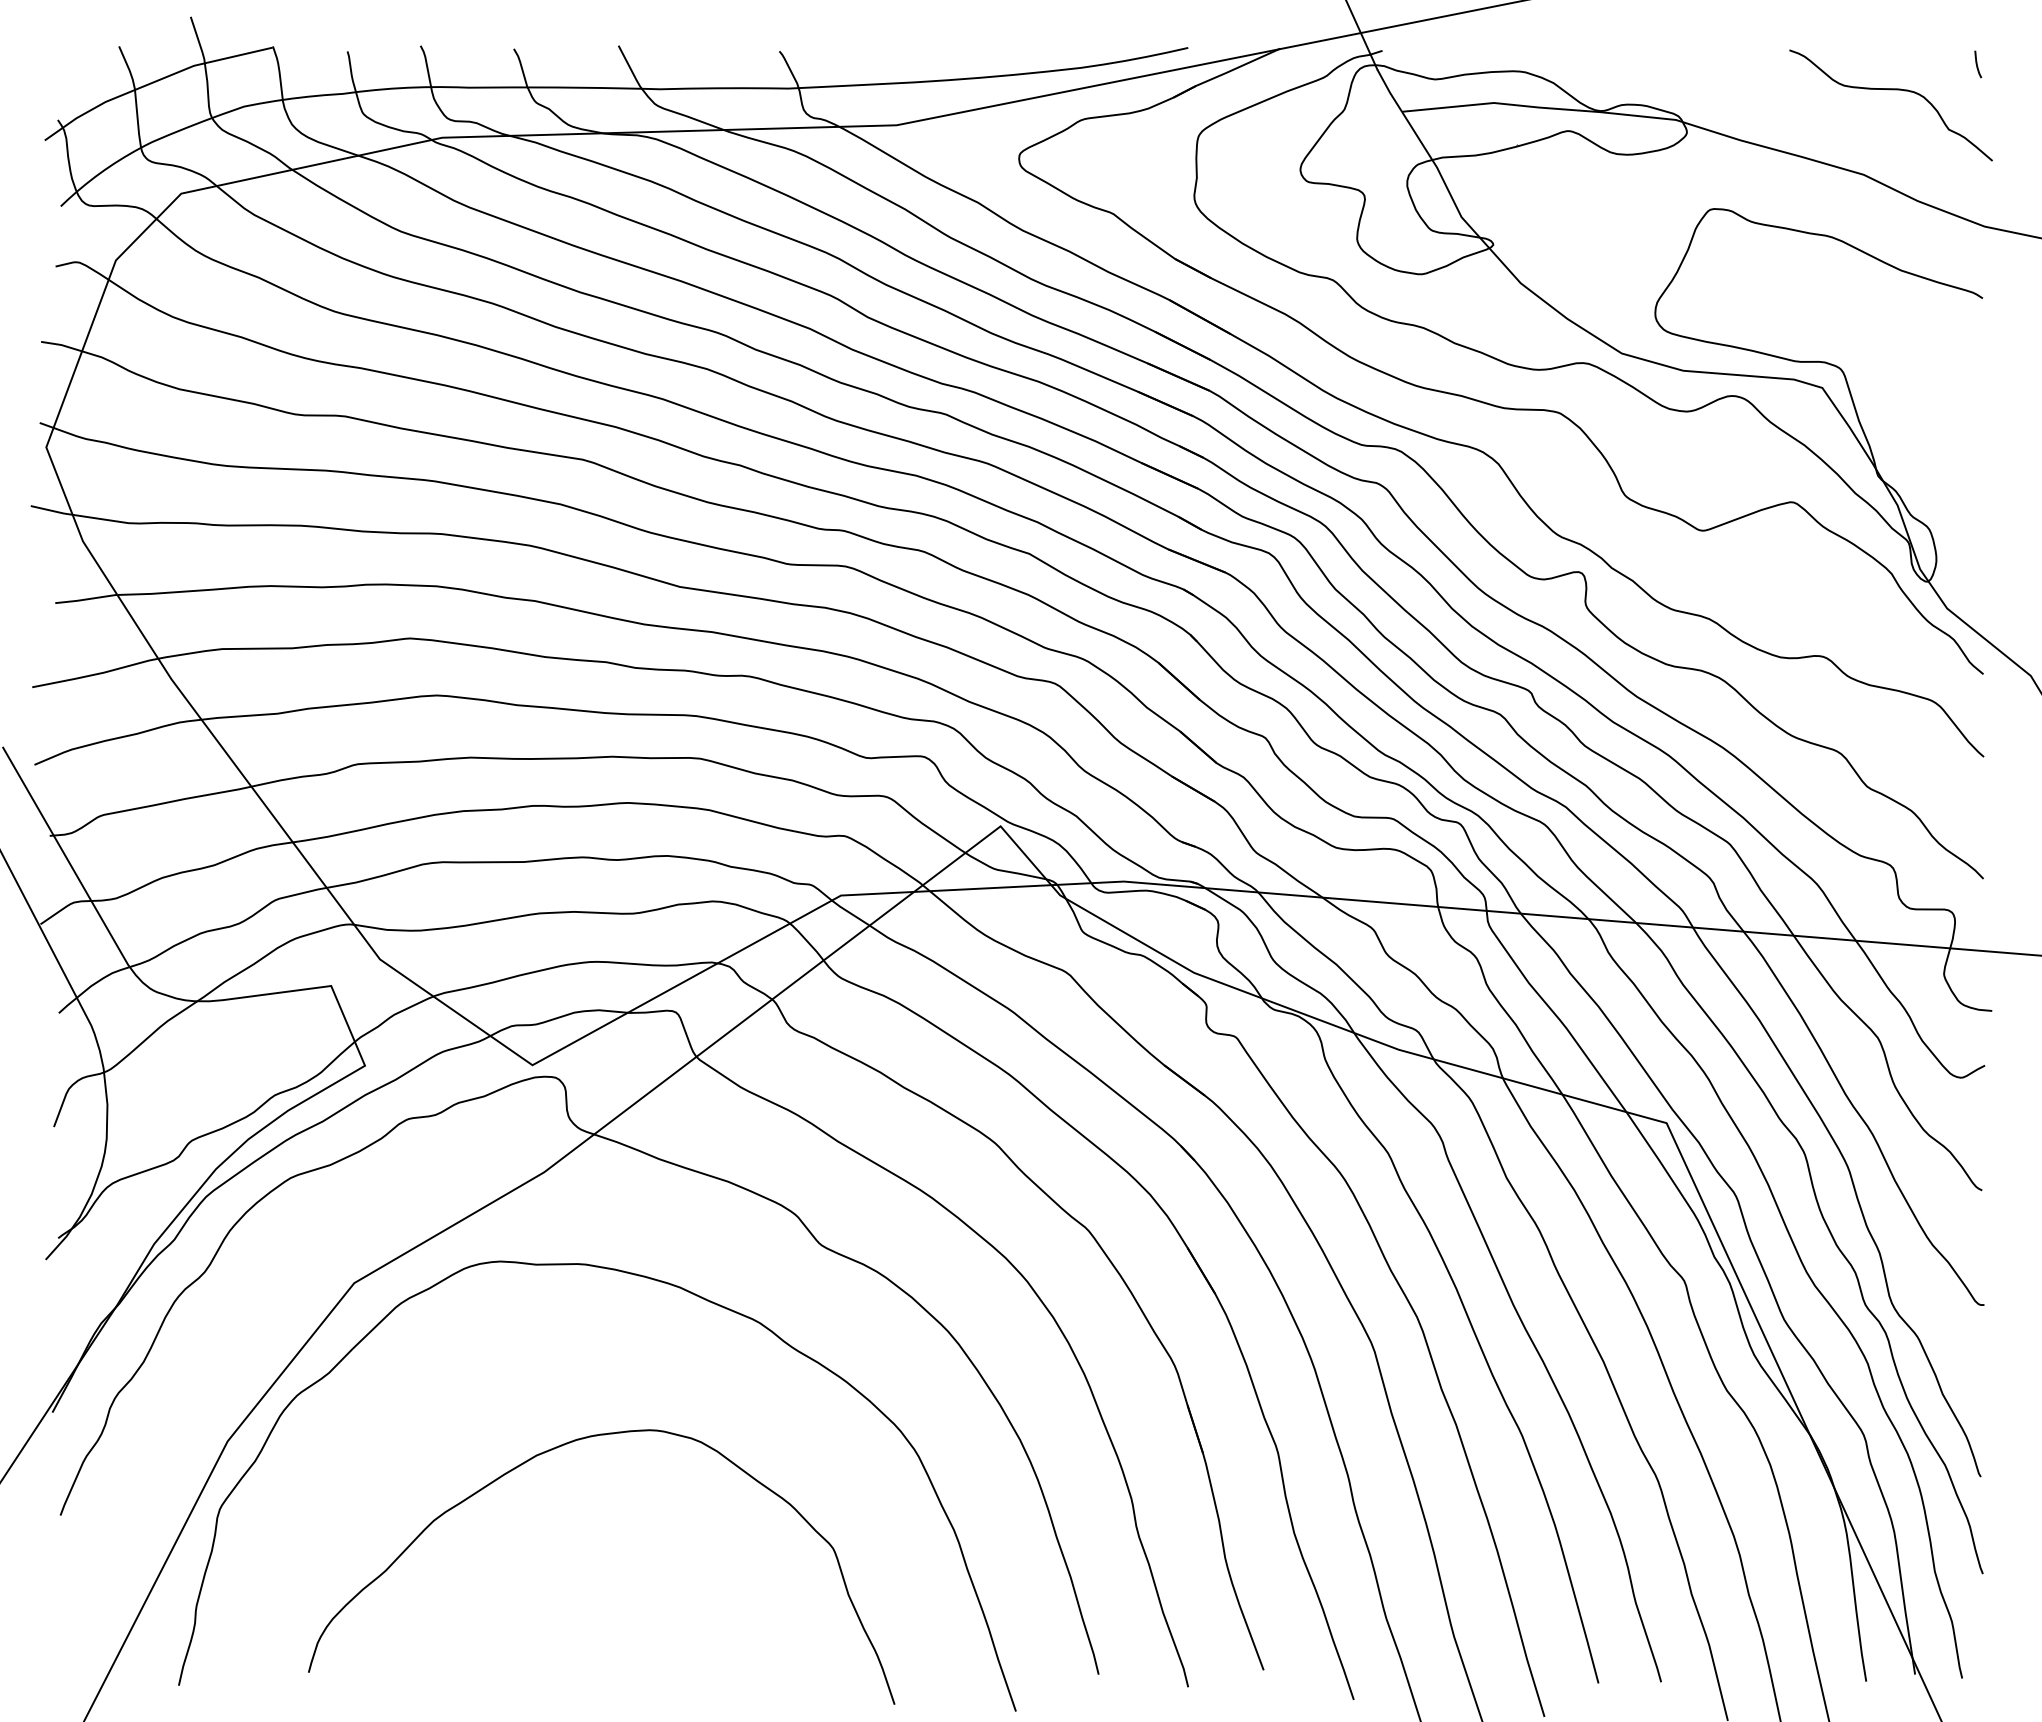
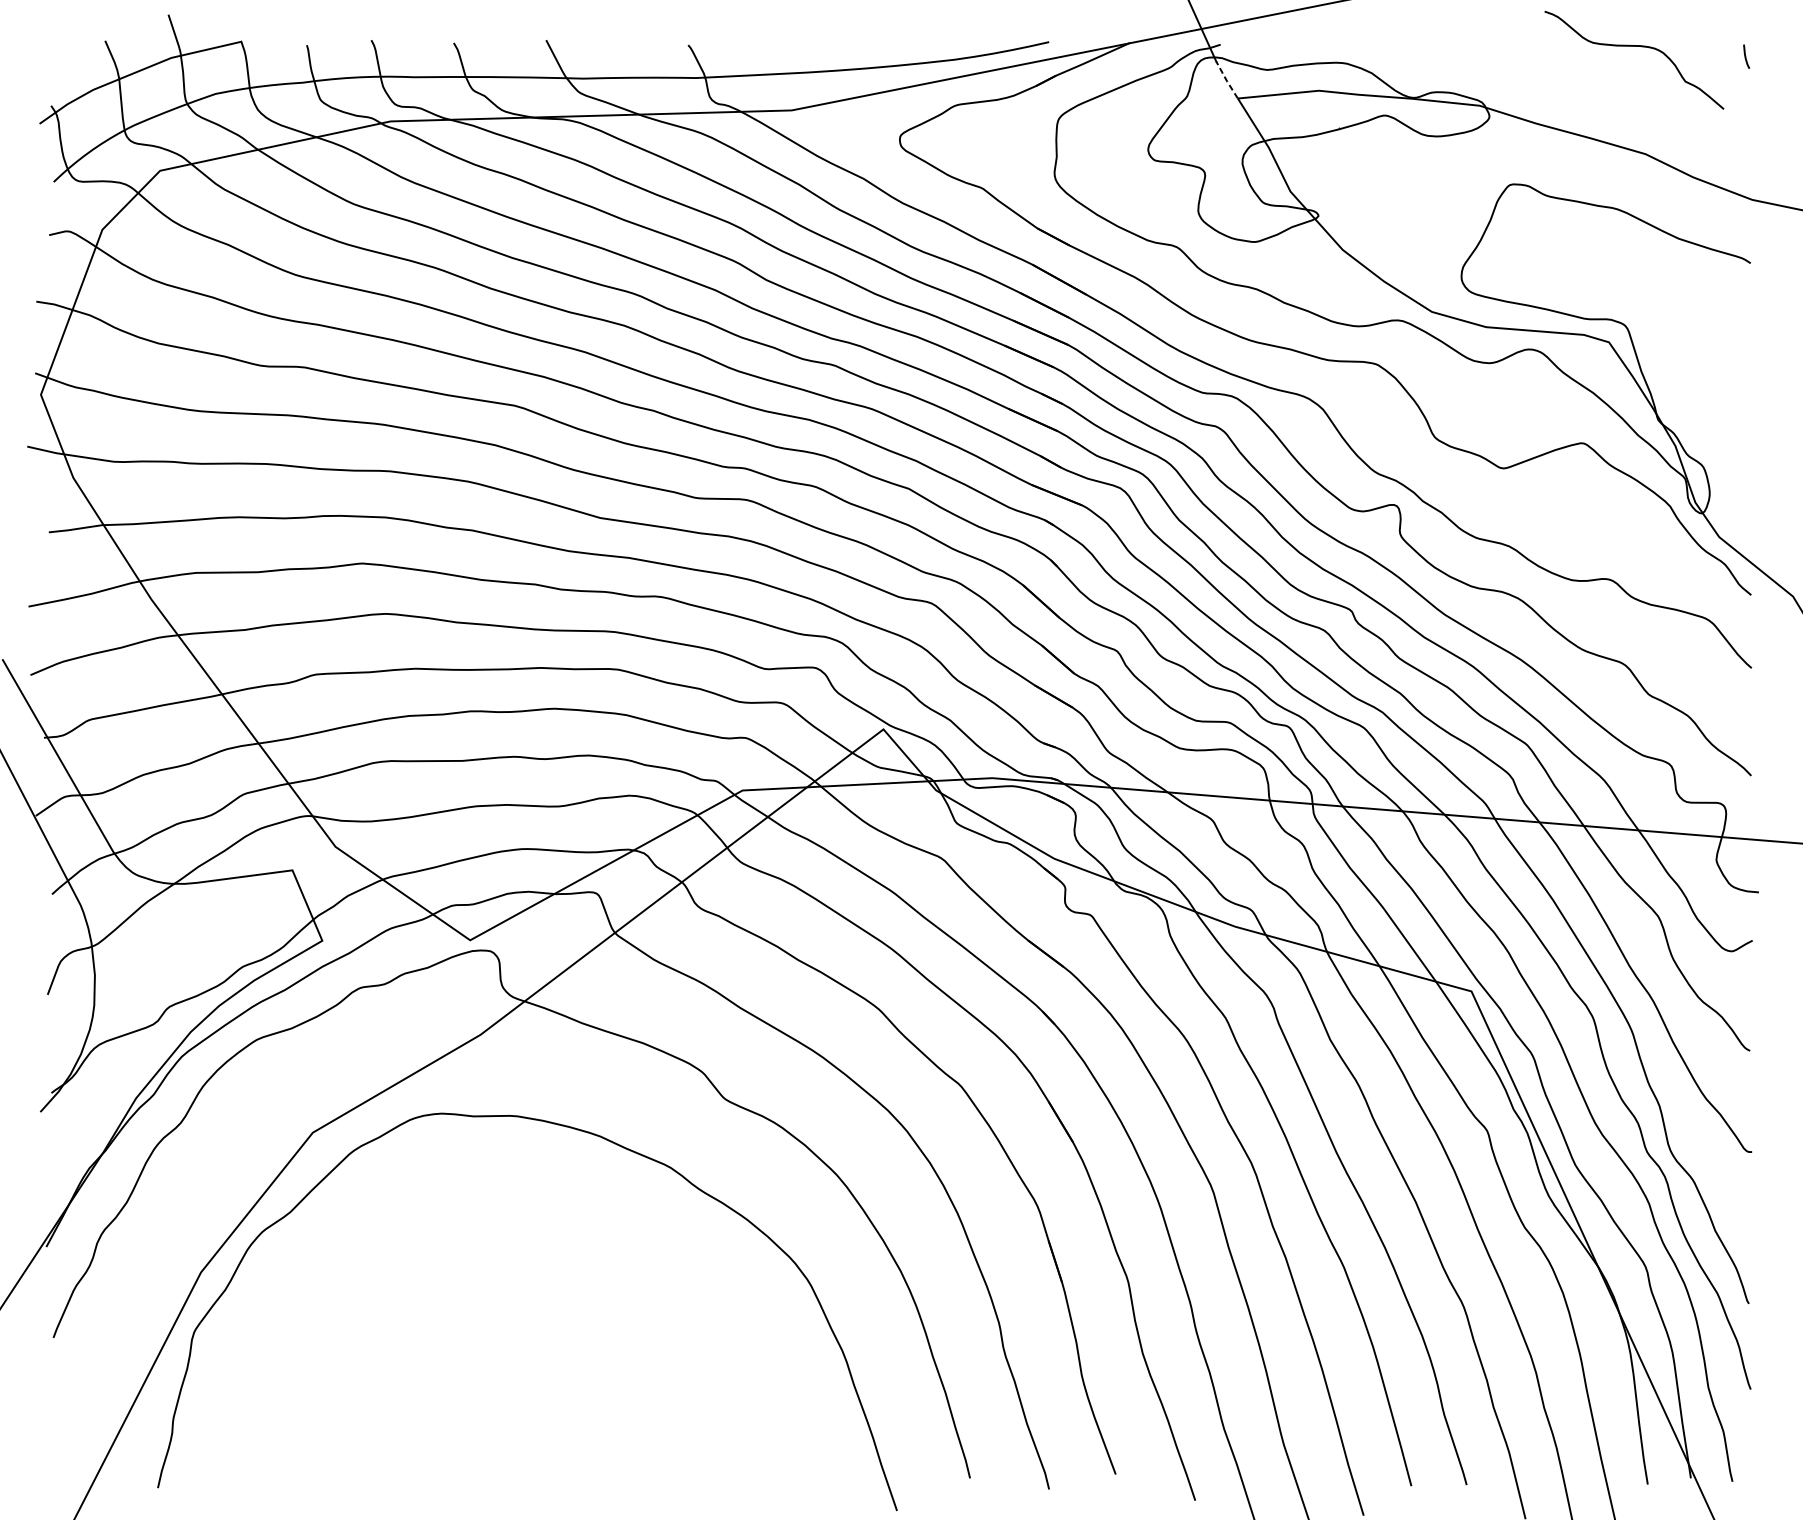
line: (1389, 90) -> (1226, 79), solid -> dashed
curve: (1890, 90) -> (1633, 47), moved
curve: (552, 1450) -> (487, 1280), removed

